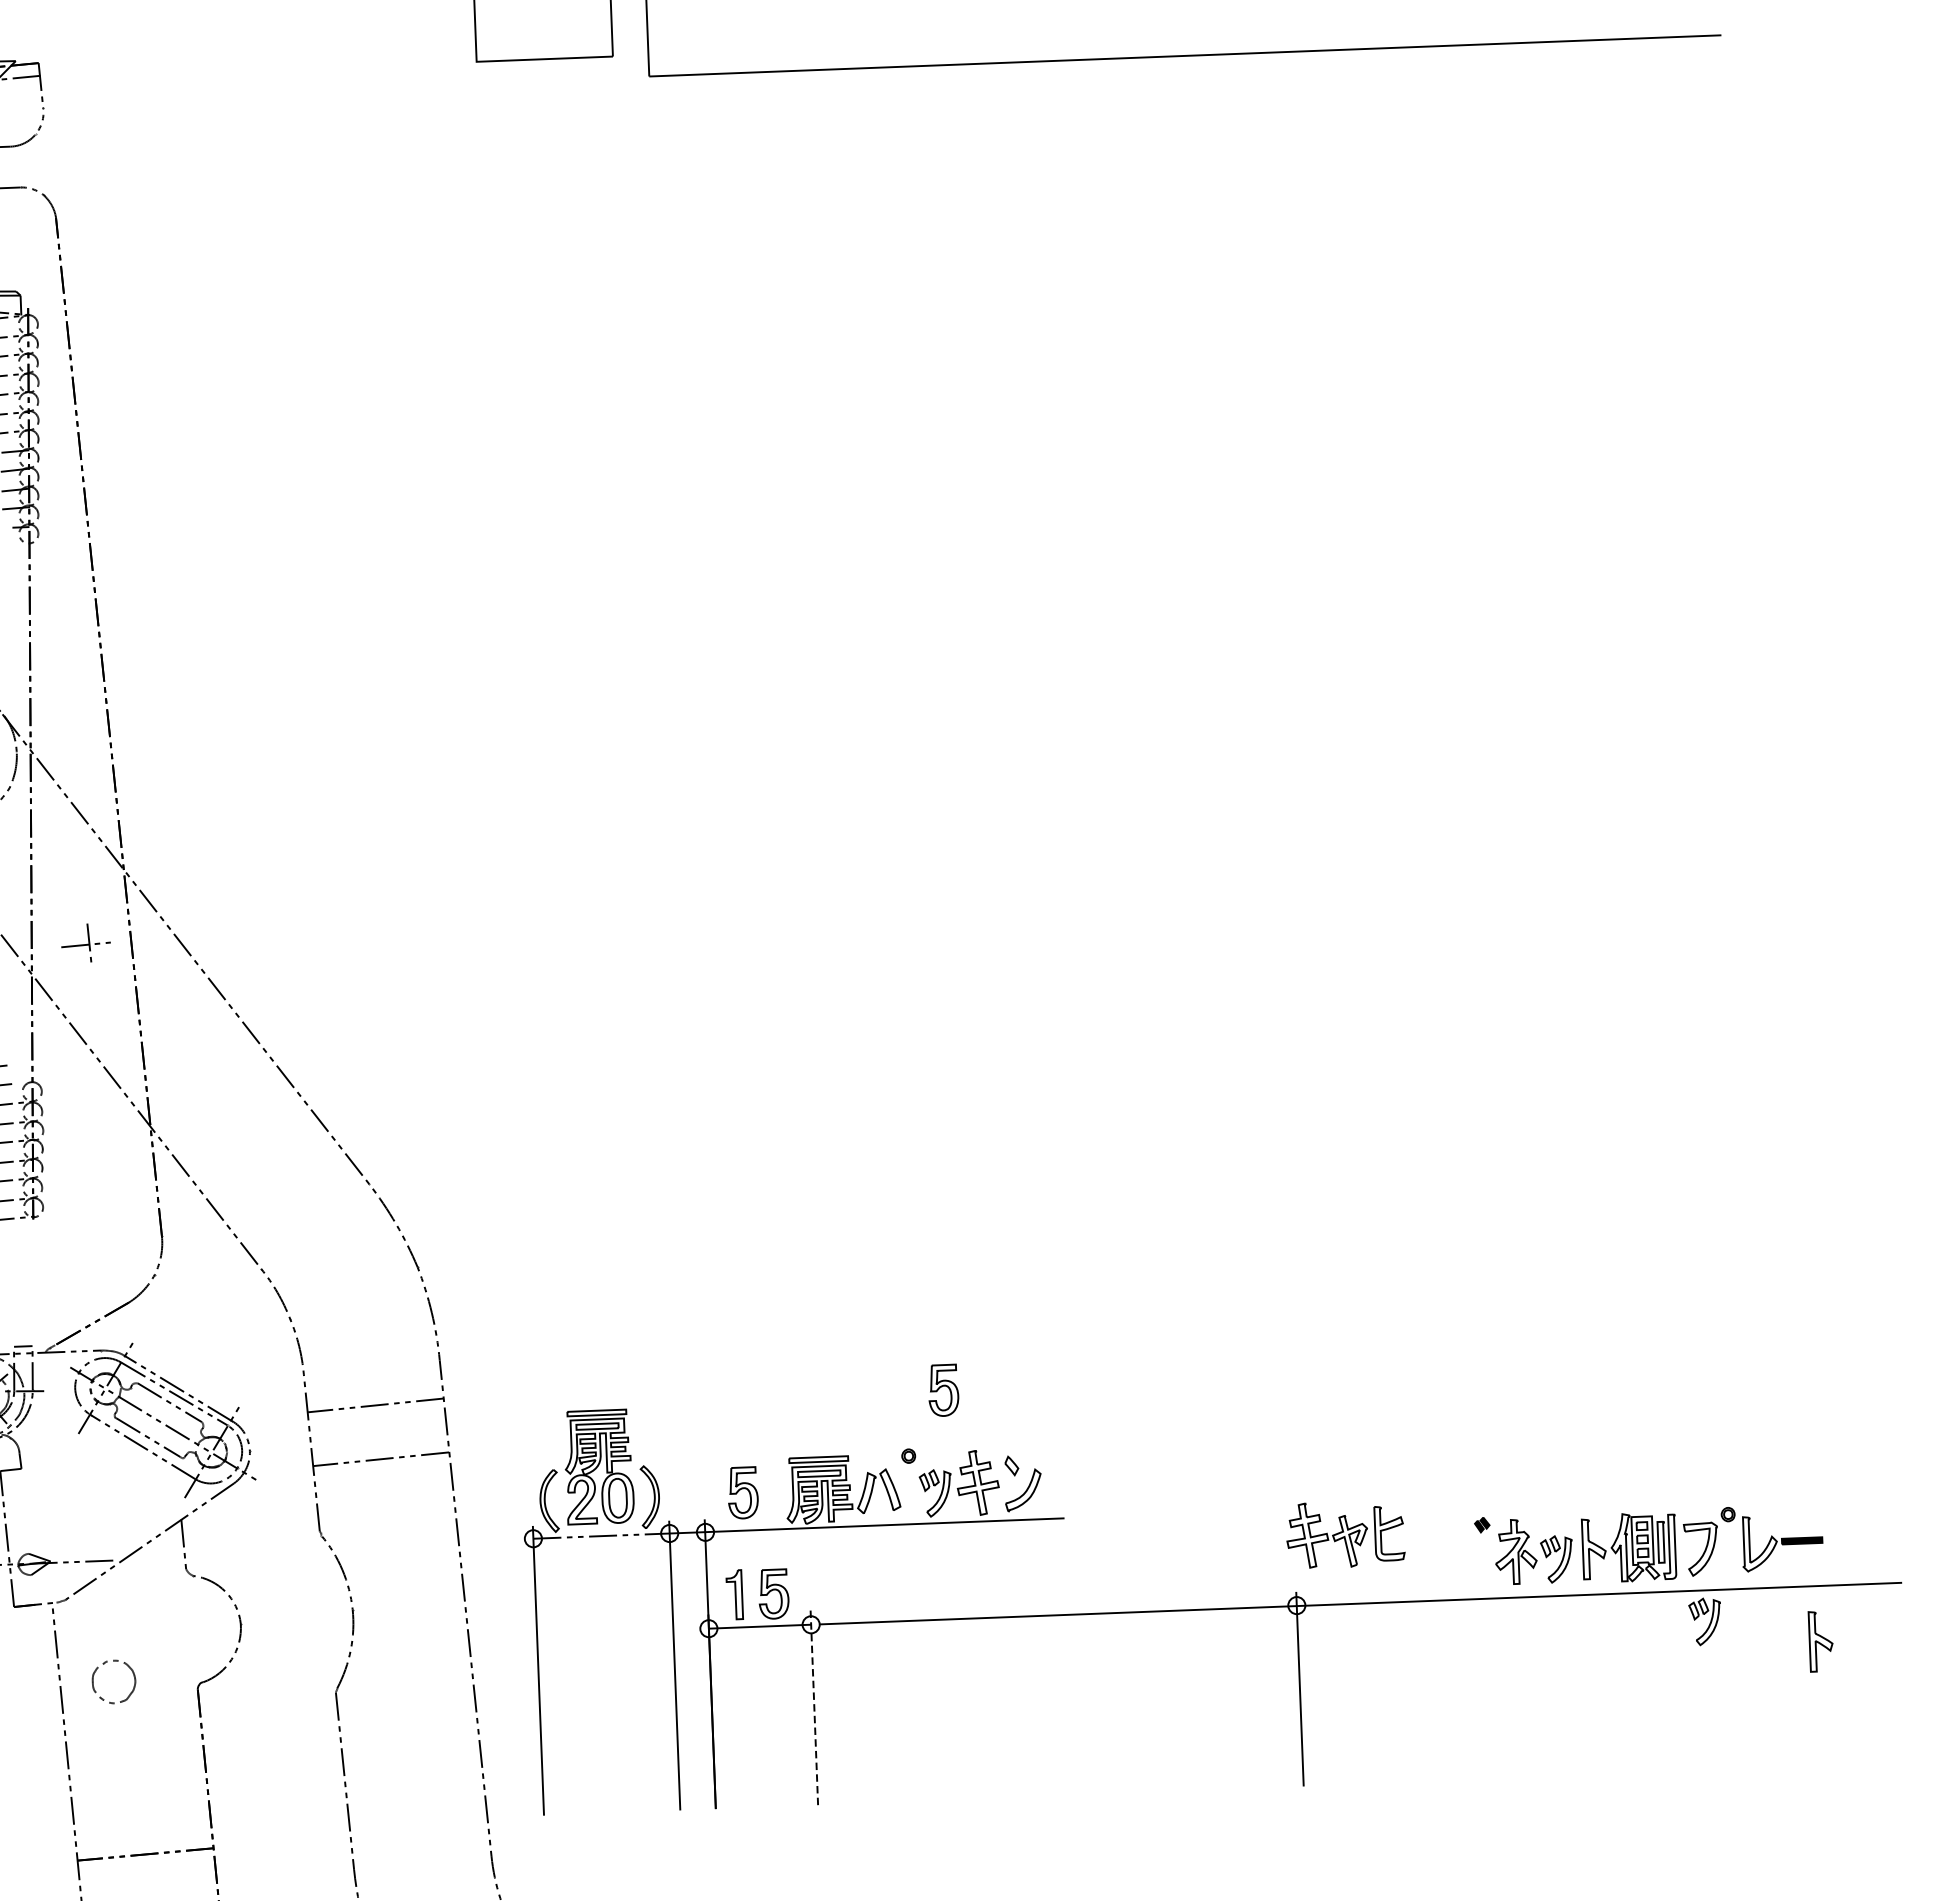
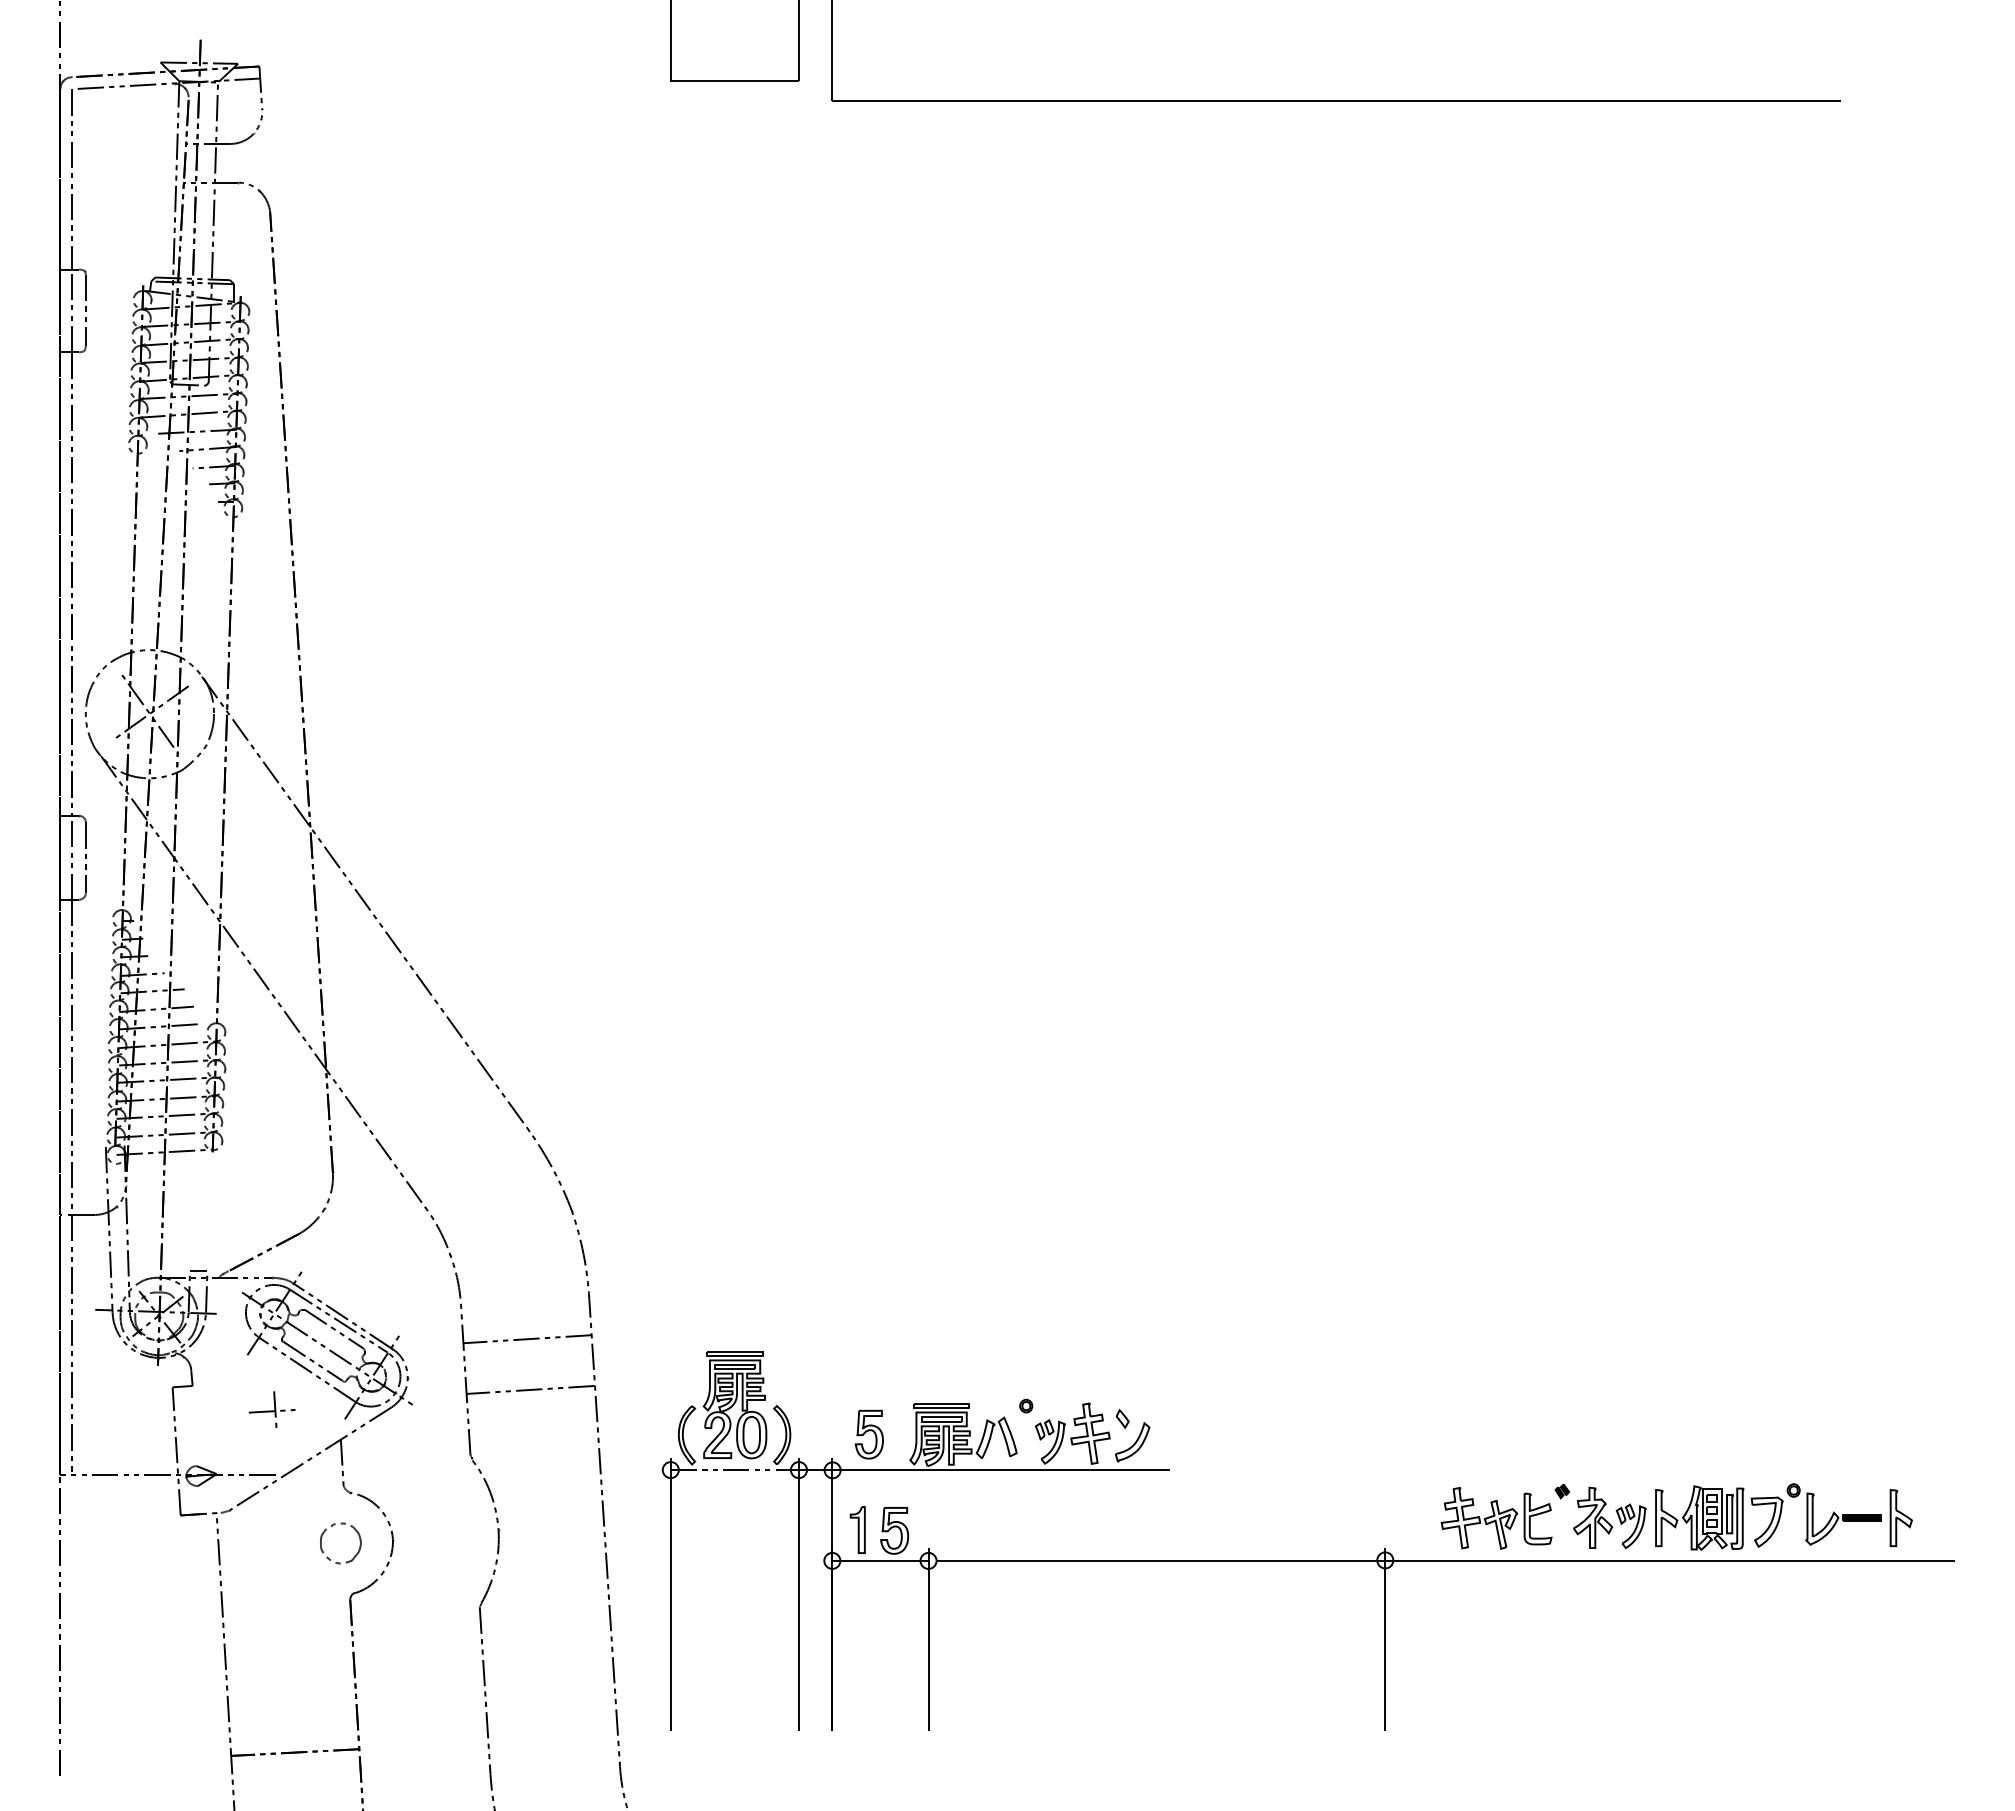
part: (85, 943) -> (271, 1409), moved
part: (943, 1390) -> (1061, 1345), removed
part: (1345, 1534) -> (1496, 1518), moved
part: (1704, 1621) -> (1767, 1590), removed
part: (1820, 1642) -> (1900, 1518), moved
part: (103, 1698) -> (330, 1558), moved
line: (814, 1708) -> (928, 1639), dashed -> solid

